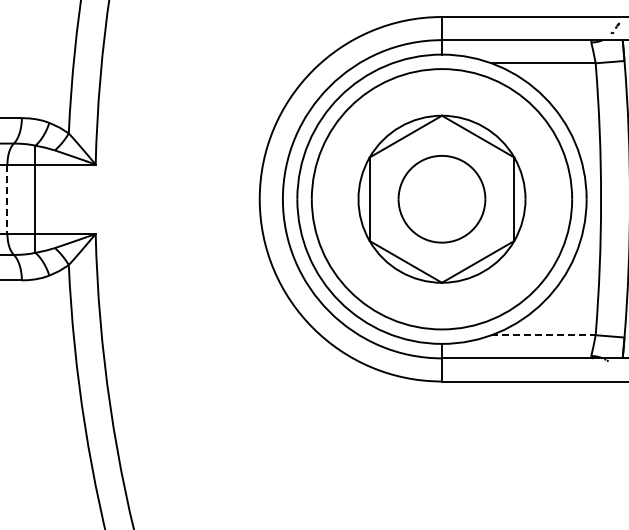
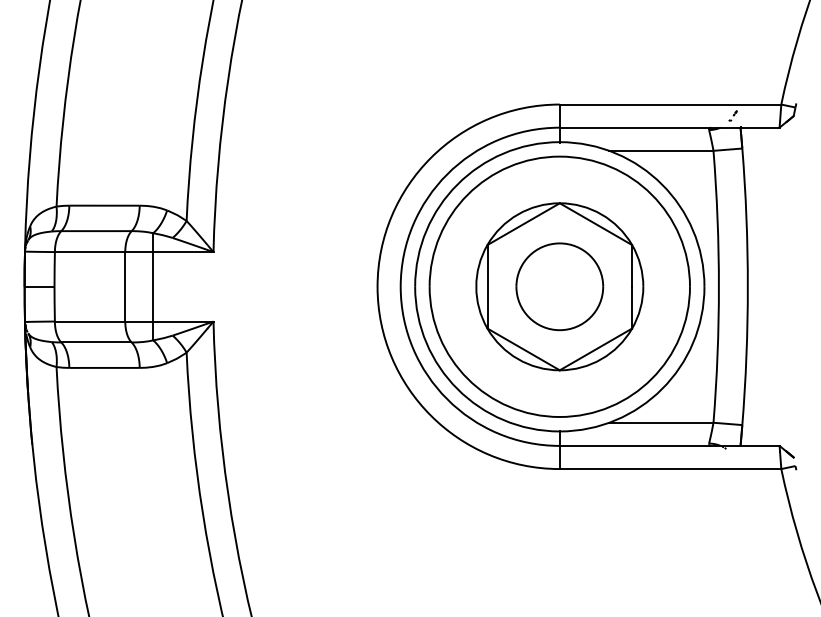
line: (7, 198) -> (125, 286), dashed -> solid
line: (543, 334) -> (661, 422), dashed -> solid

